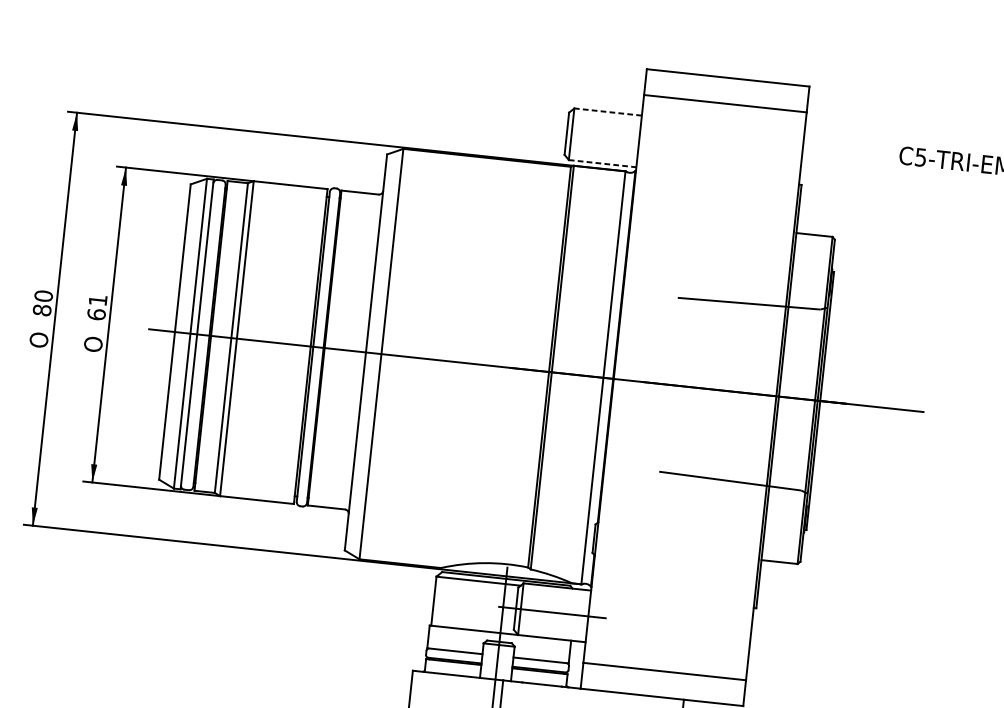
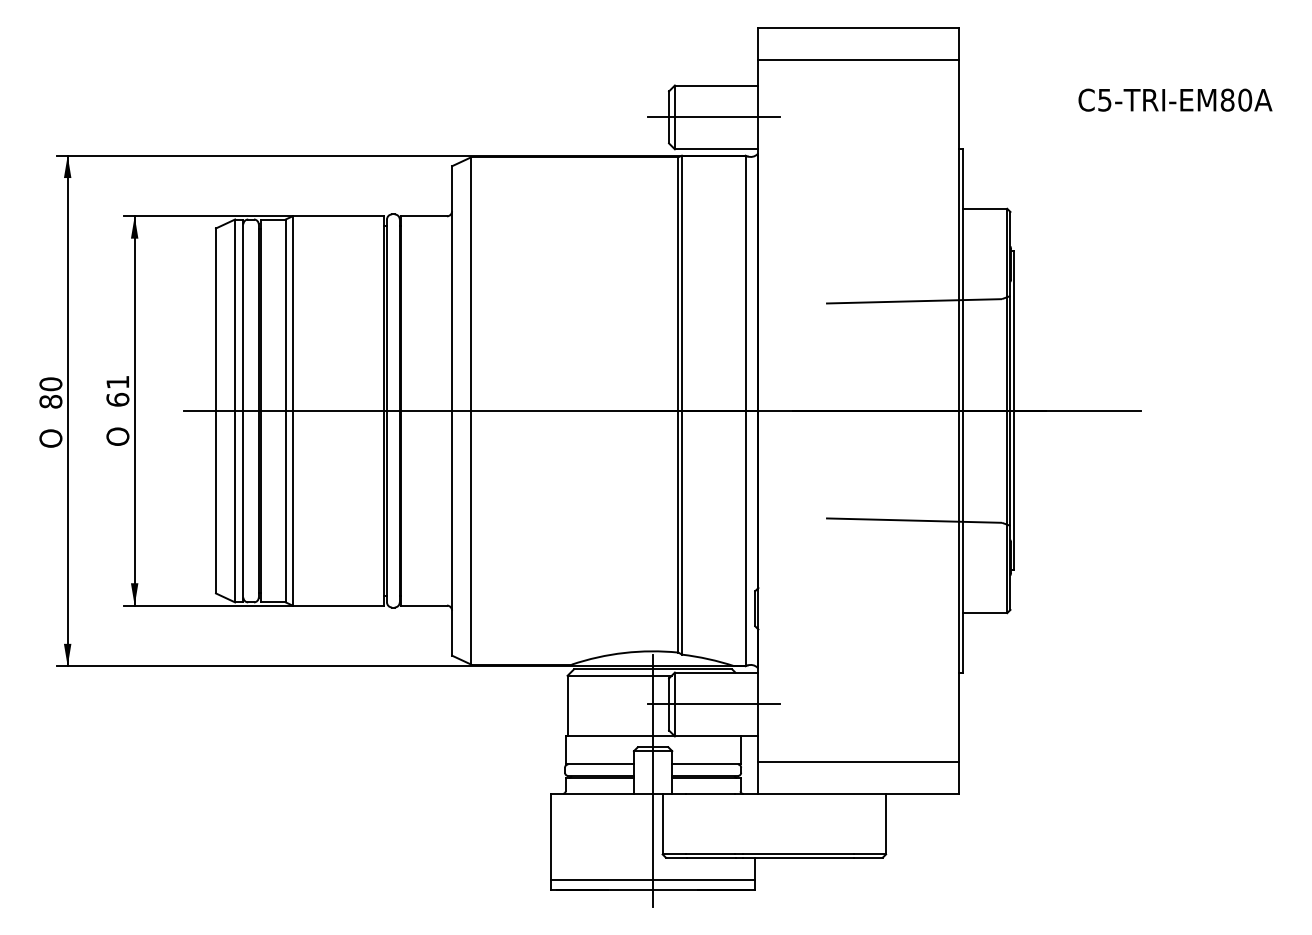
line: (608, 112) -> (716, 85), dashed -> solid
line: (602, 137) -> (713, 117), added
line: (602, 163) -> (716, 149), dashed -> solid

